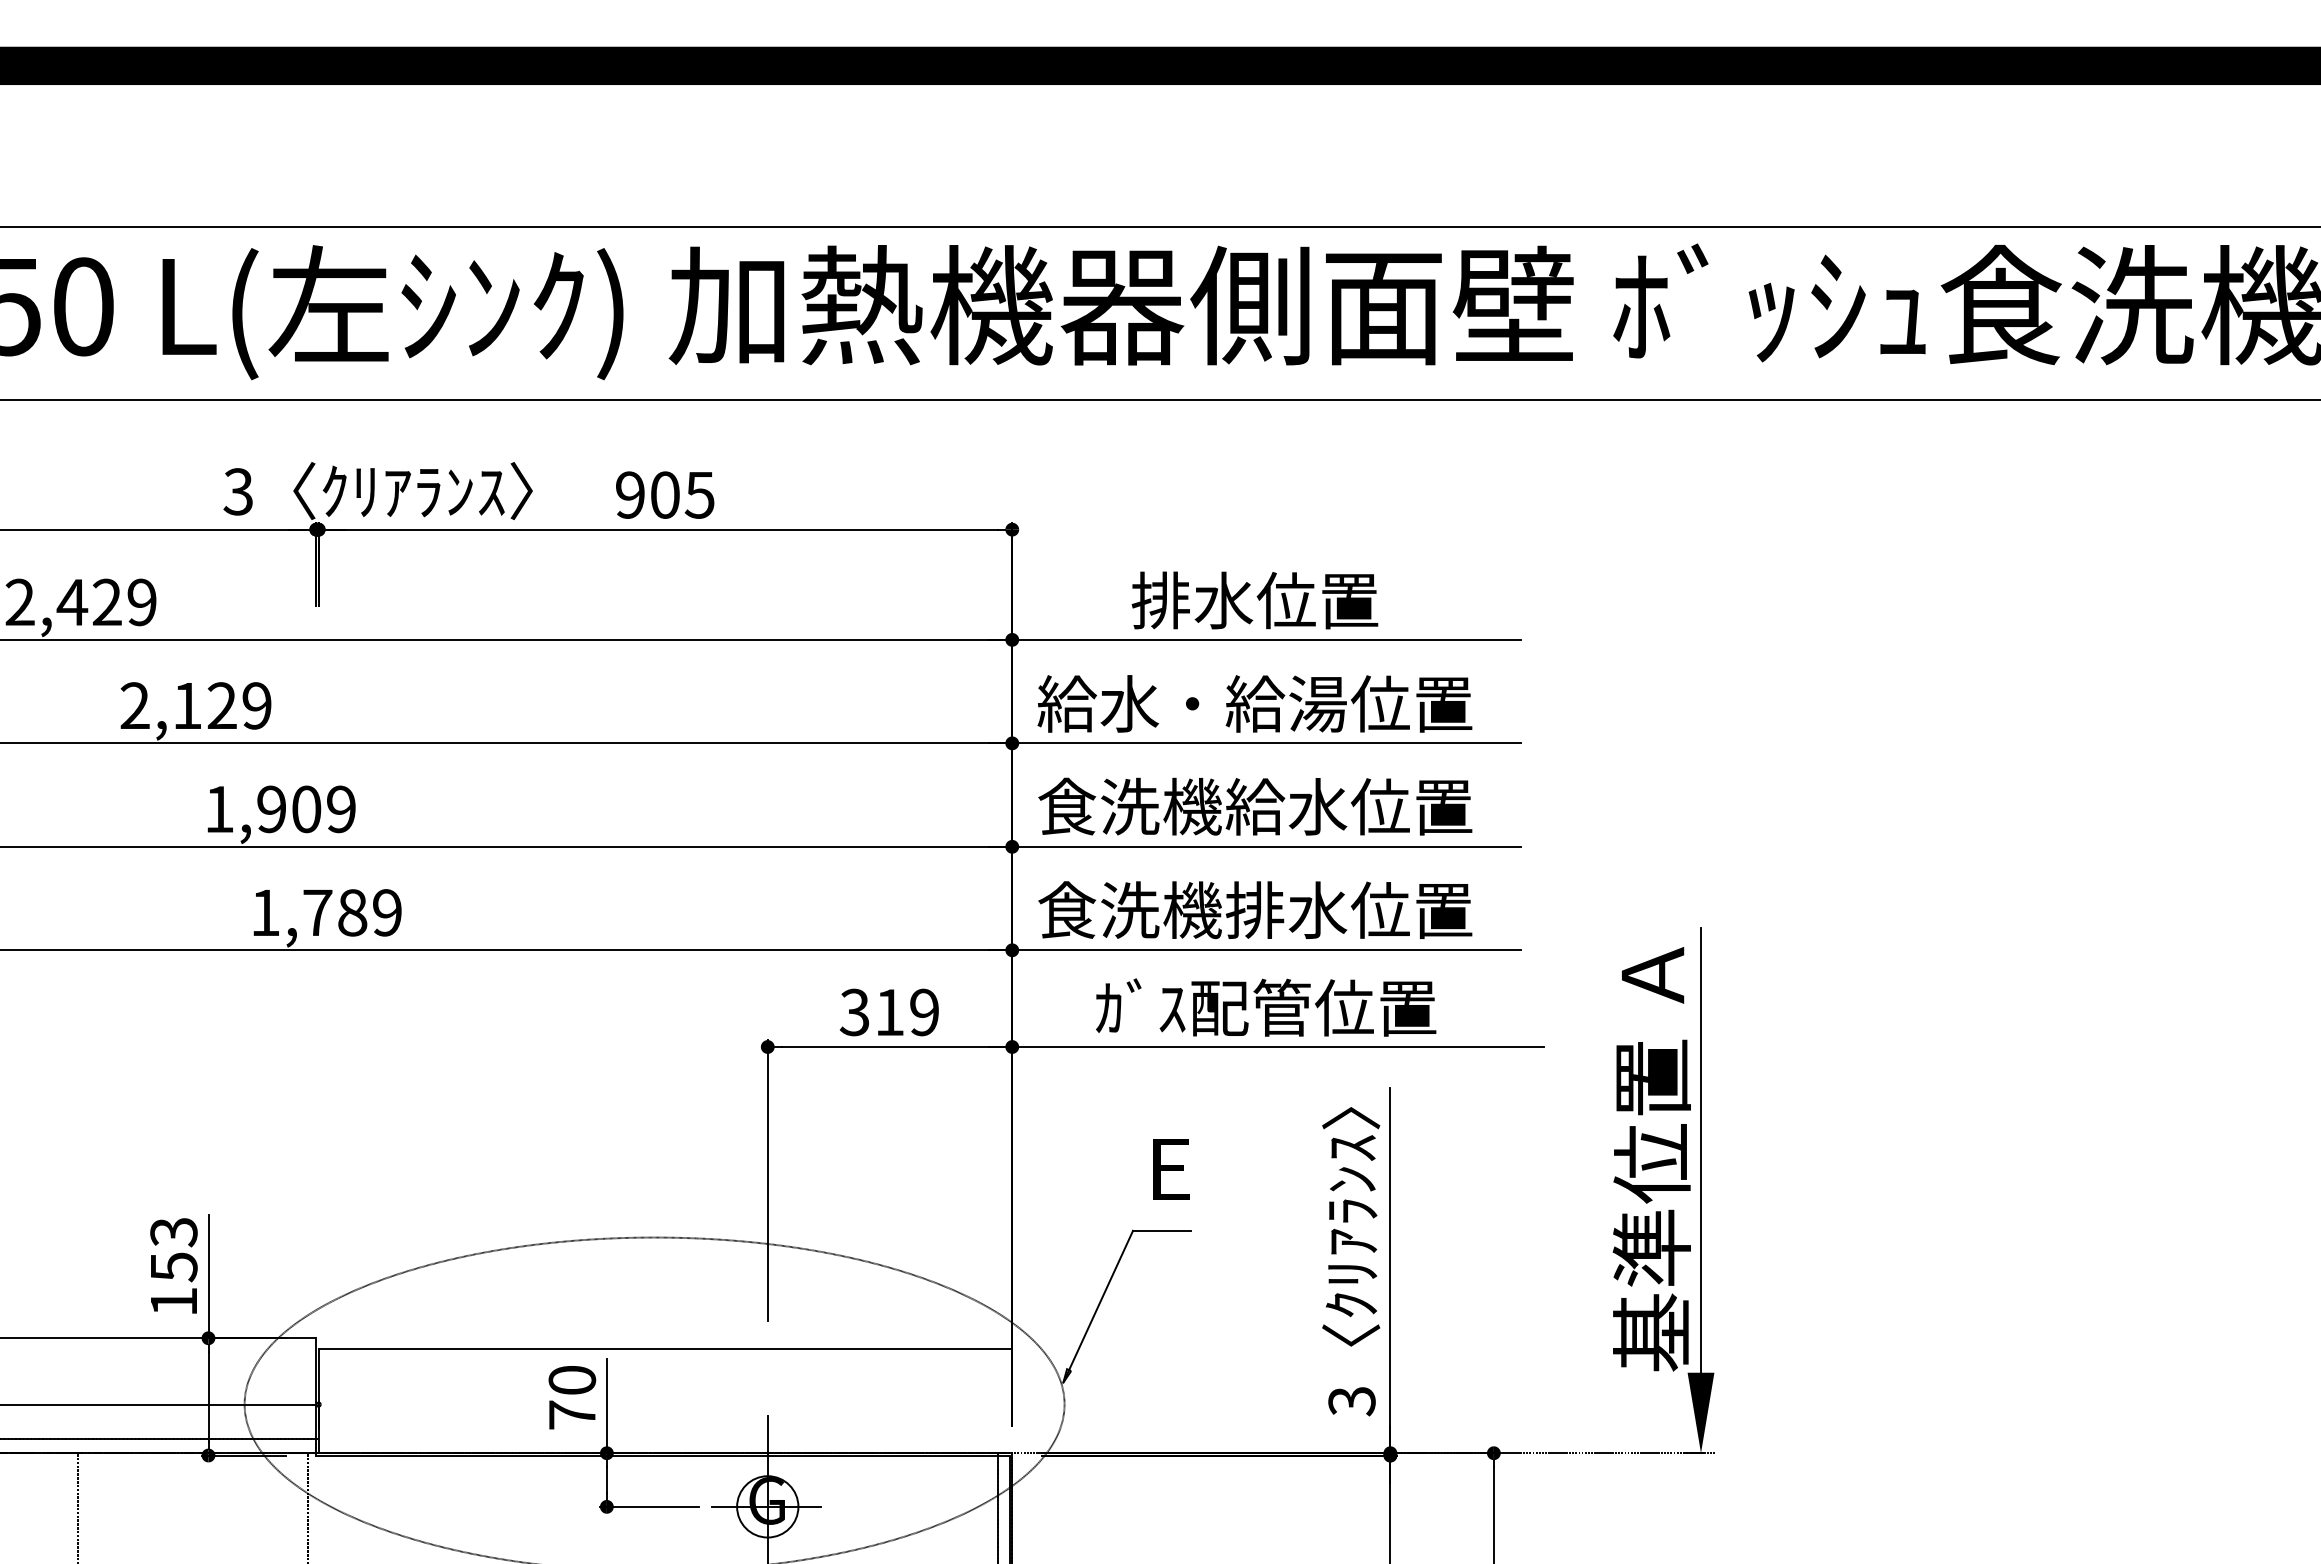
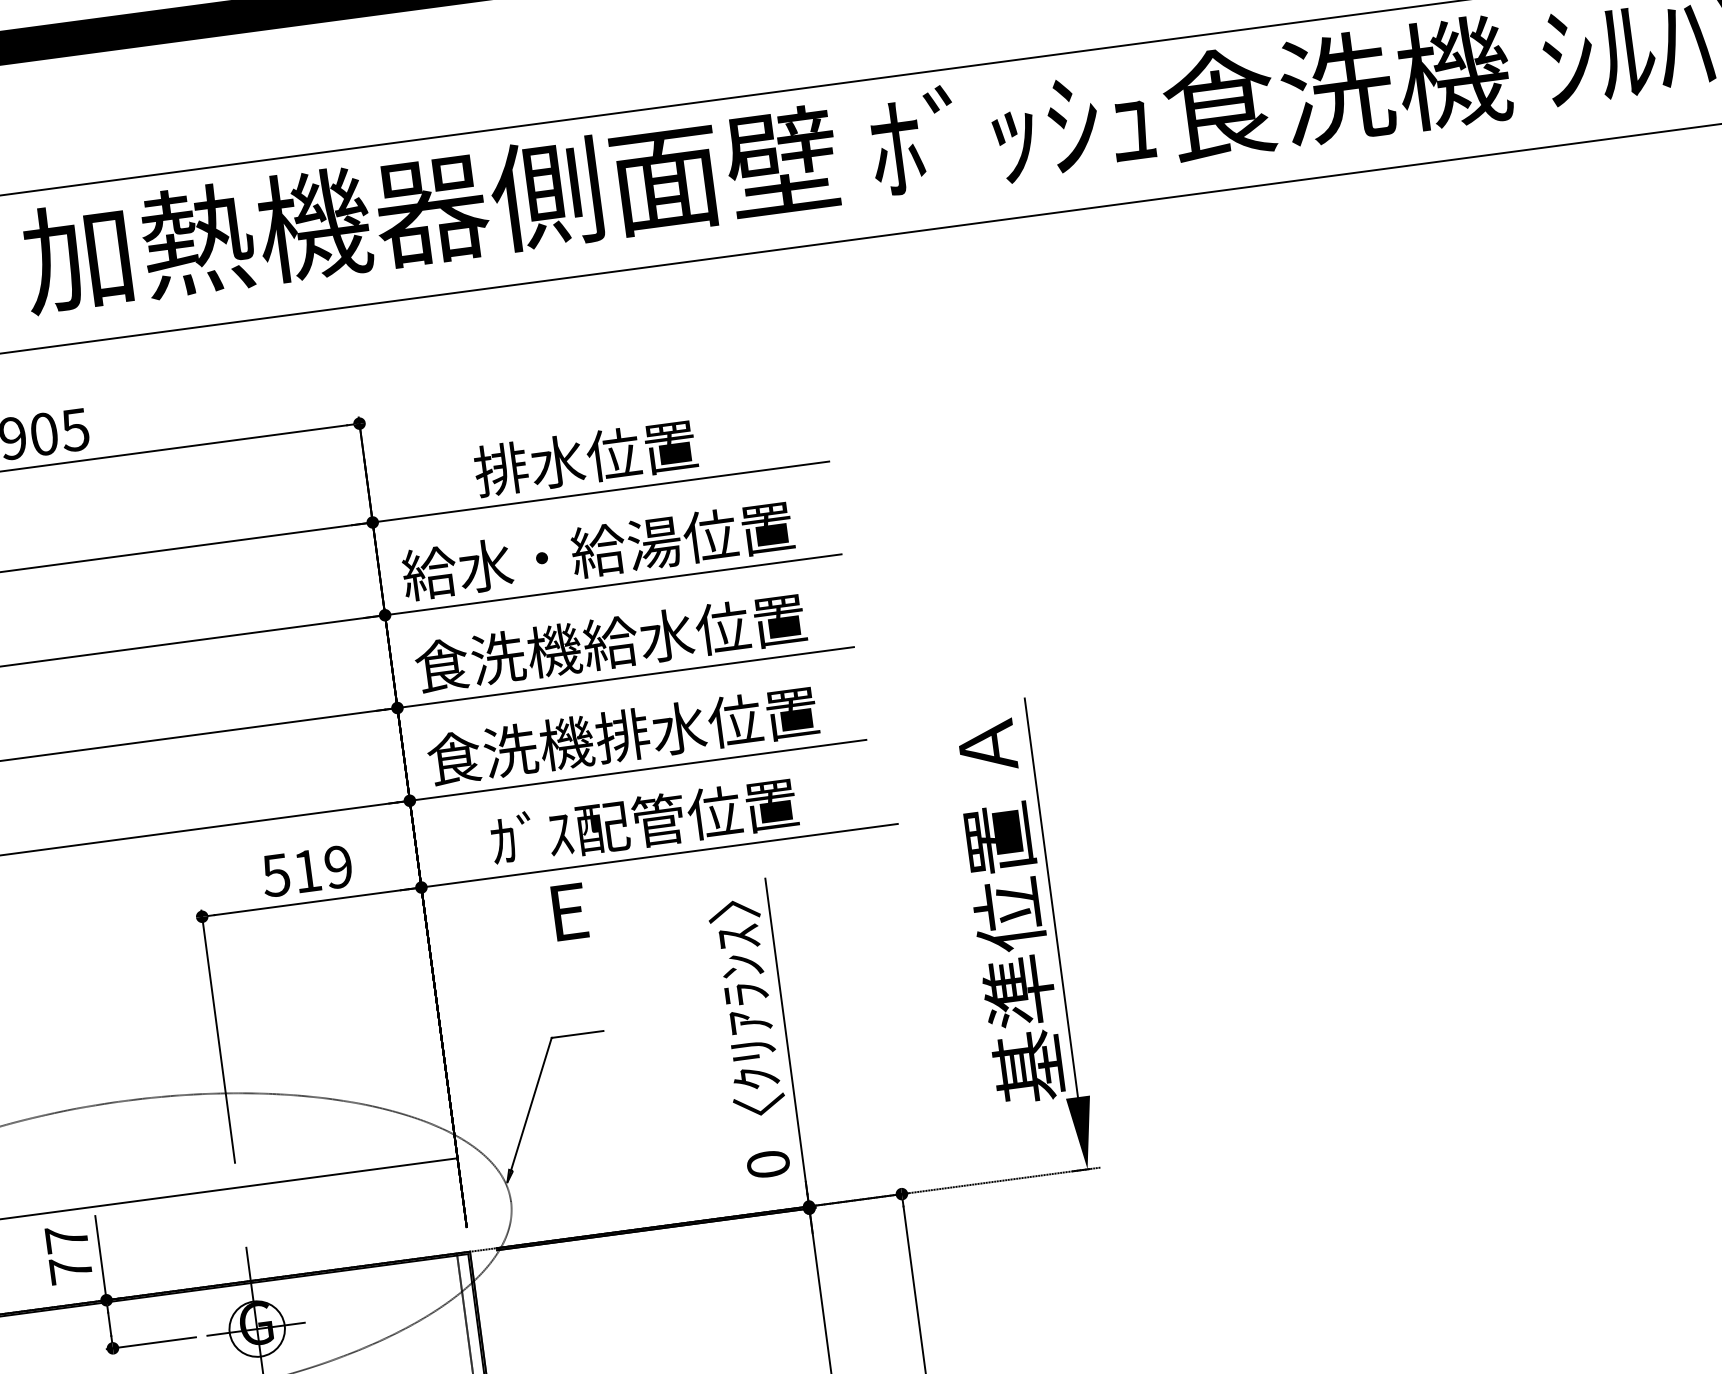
text: (854, 1011) -> (275, 874), 319 -> 519
text: (1171, 1169) -> (570, 911), moved
text: (572, 1379) -> (66, 1238), 70 -> 77
text: (1351, 1401) -> (768, 1164), 3 -> 0

